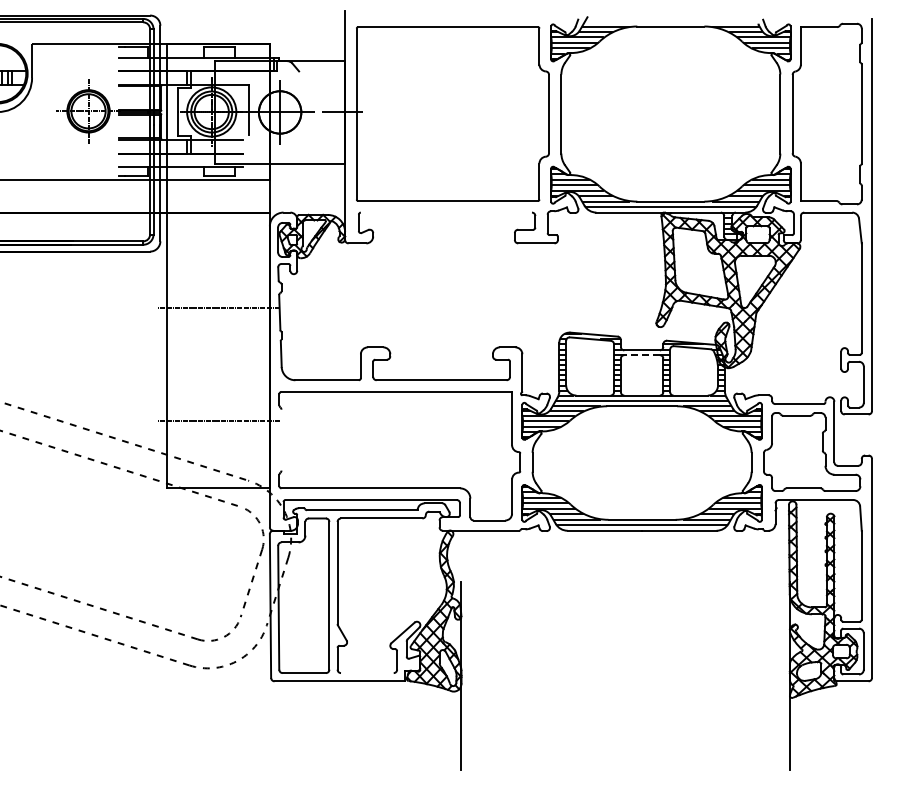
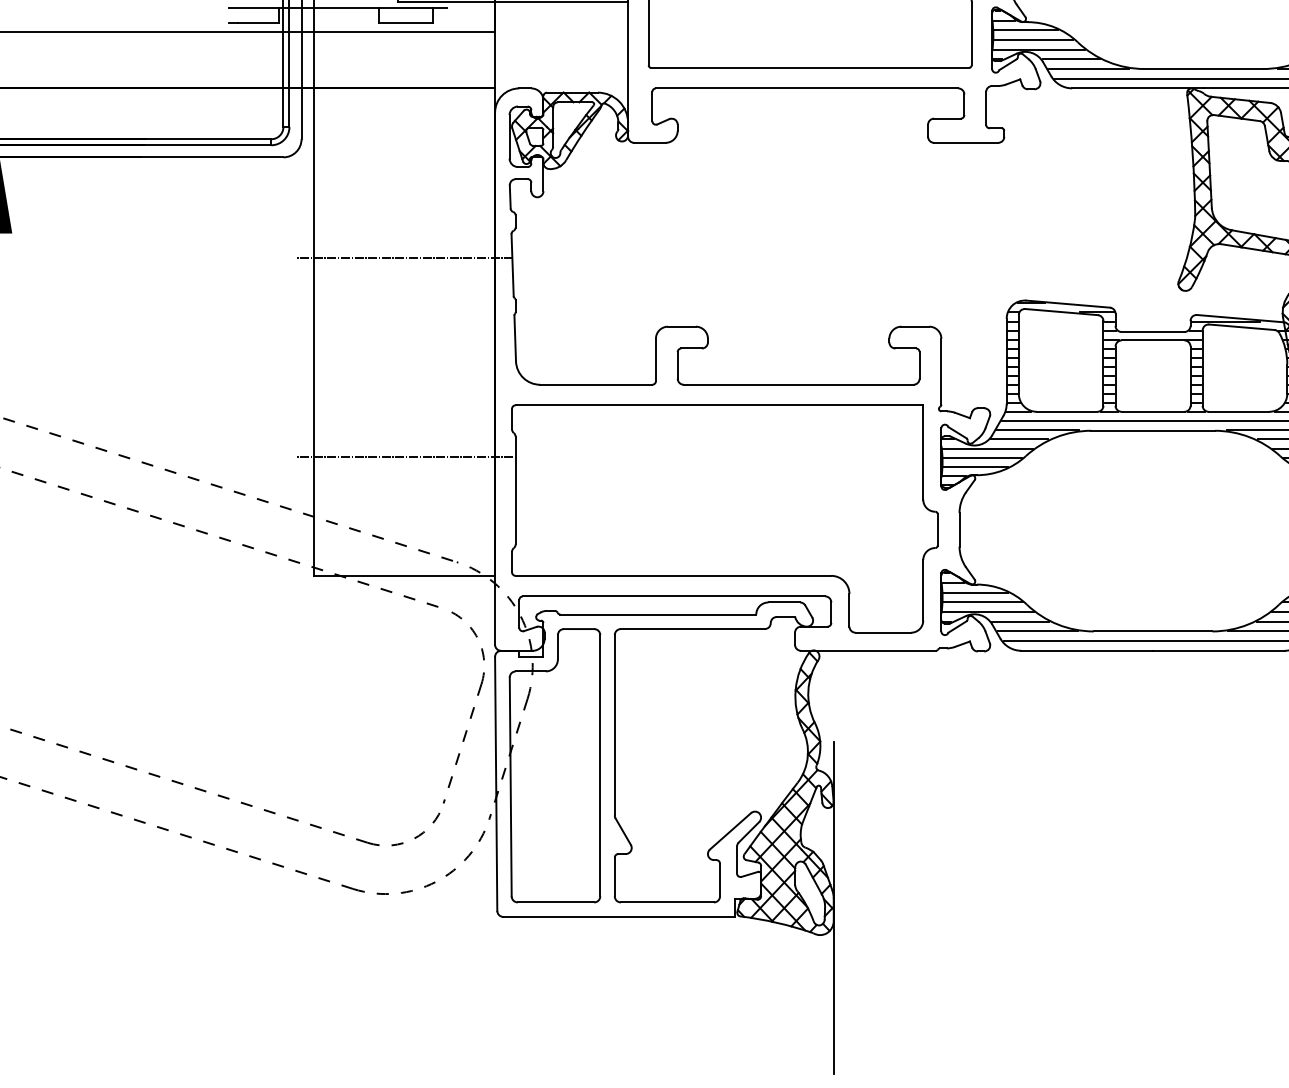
line: (445, 212) -> (805, 88), added
line: (642, 355) -> (1153, 341), dashed -> solid
line: (281, 439) -> (515, 489), added
line: (367, 673) -> (667, 903), added

